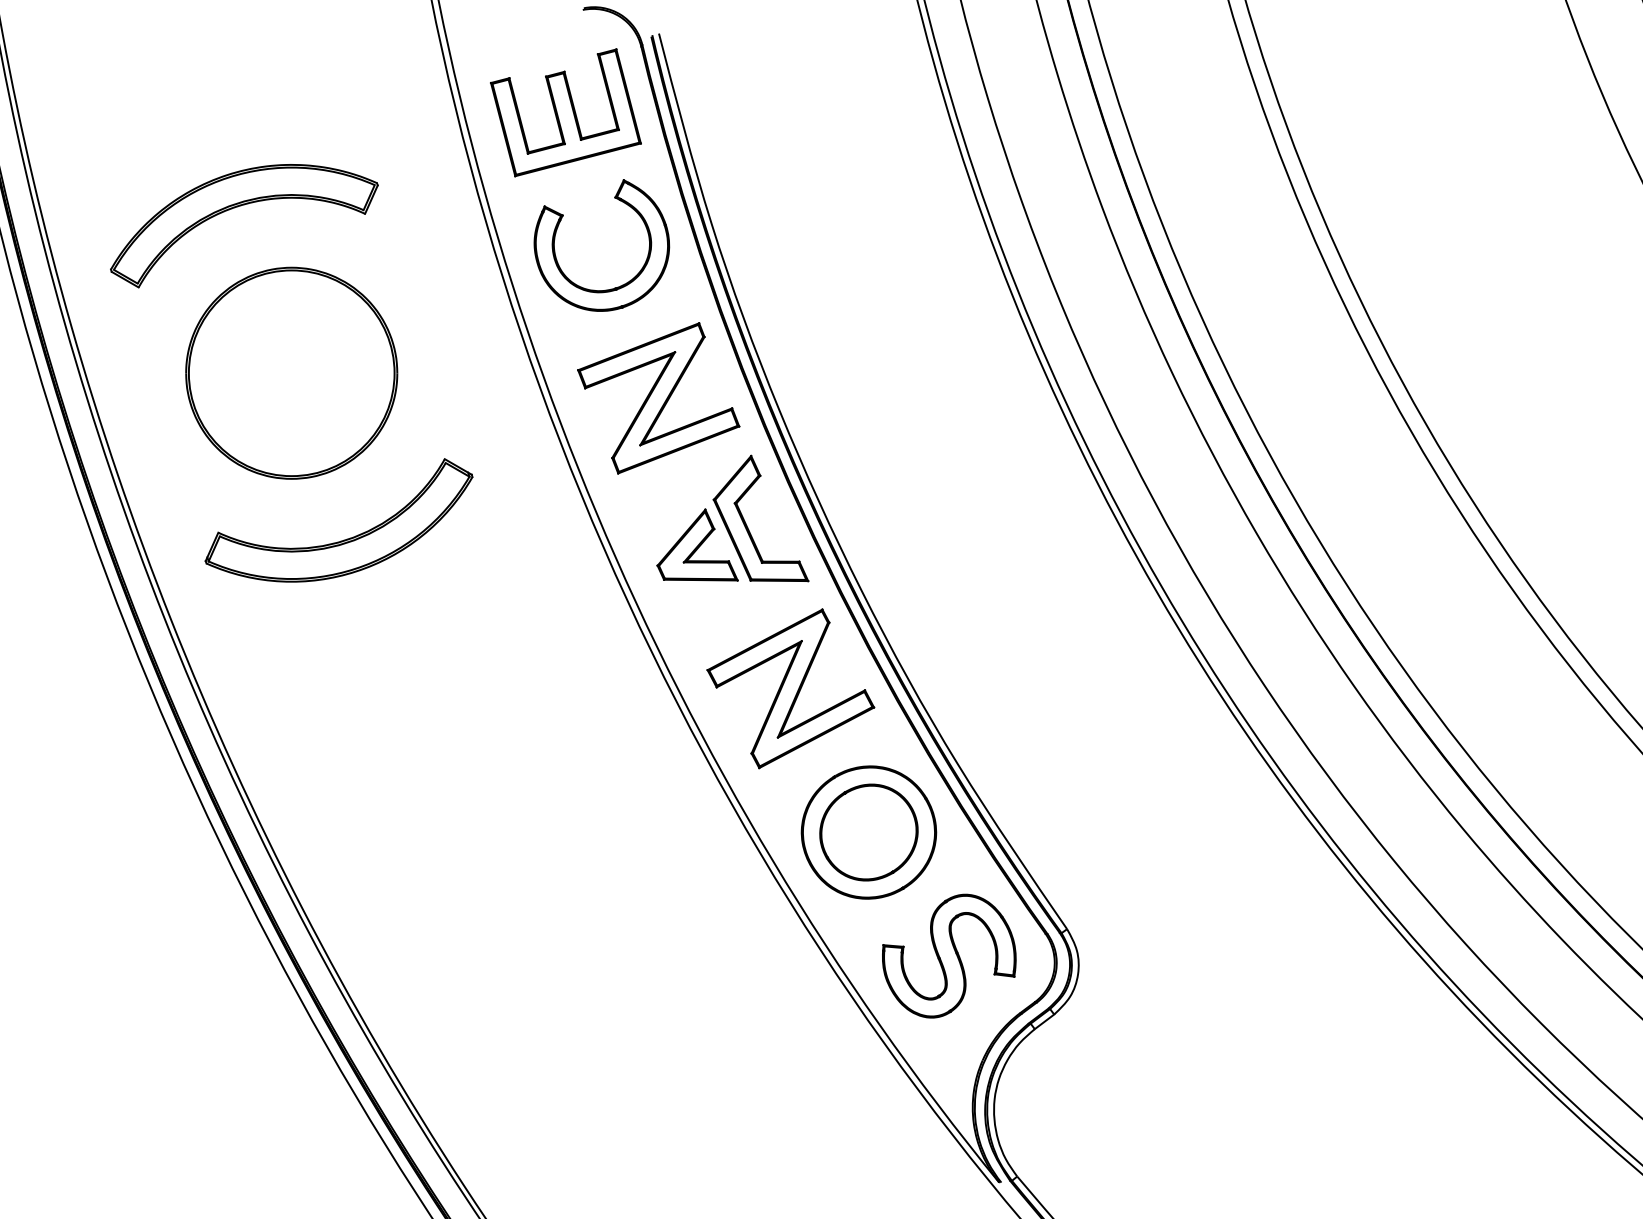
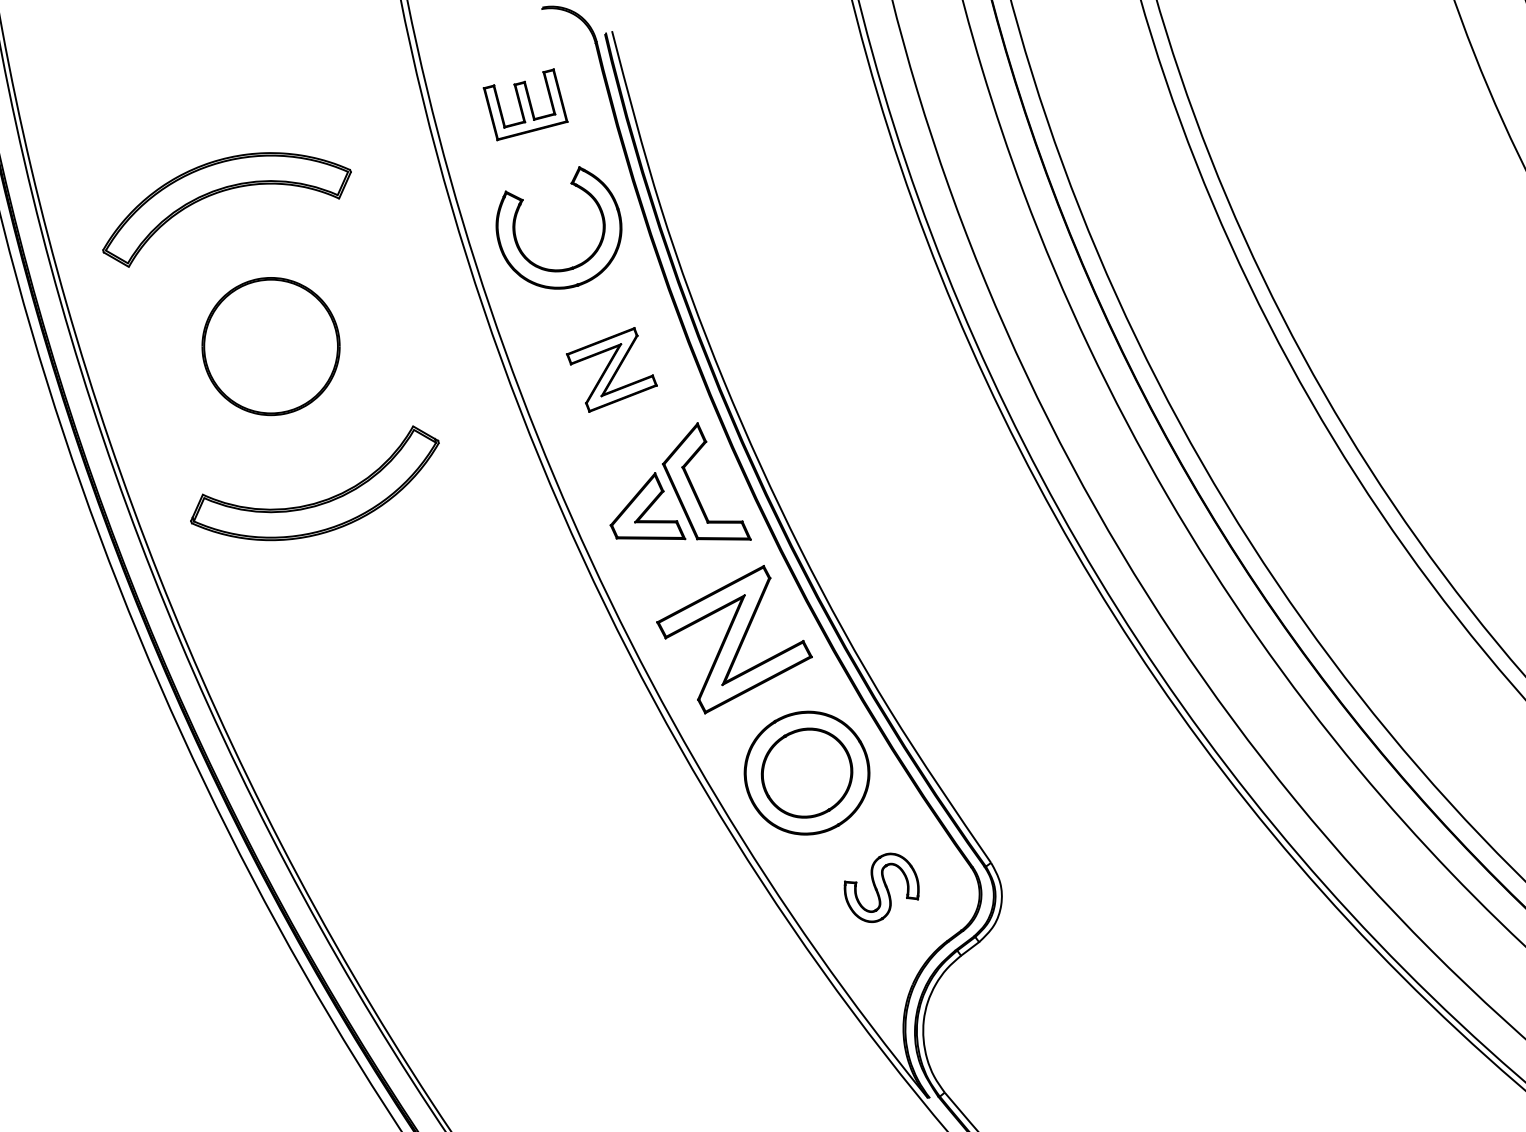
part: (565, 112) -> (525, 104), size x0.6
part: (291, 372) -> (270, 345), size x0.7
part: (658, 398) -> (611, 370), size x0.6
part: (949, 955) -> (881, 887), size x0.6

